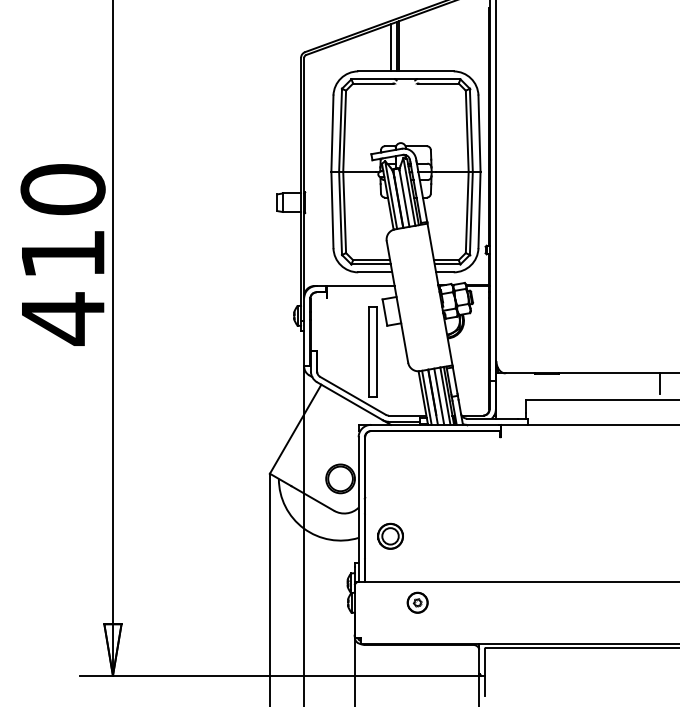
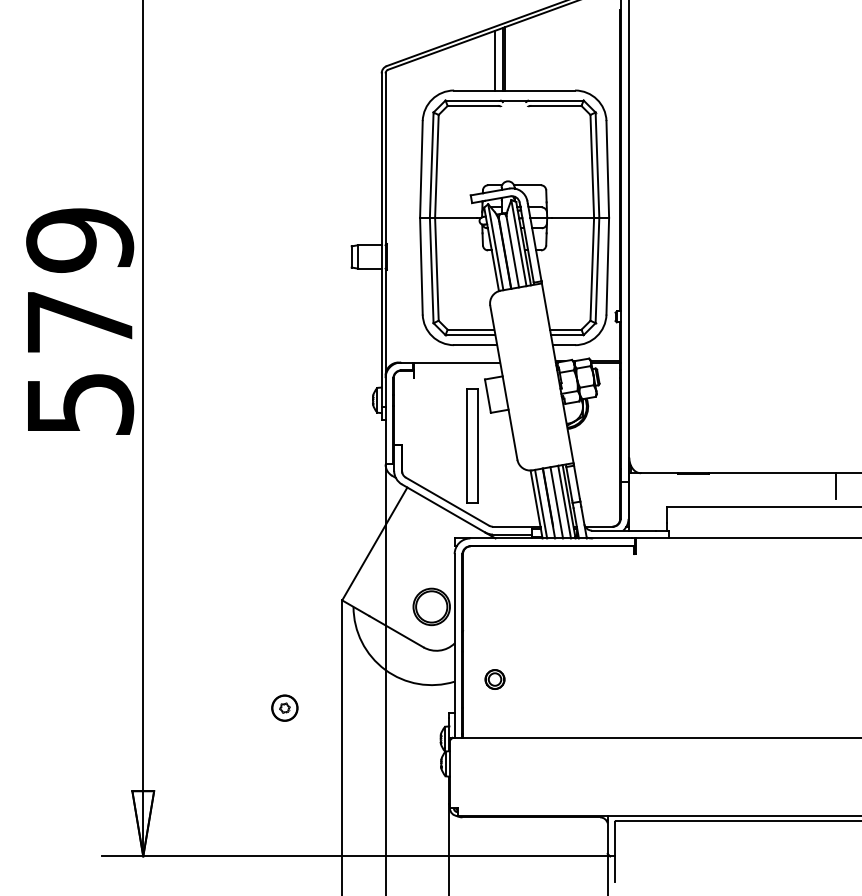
text: (62, 254) -> (79, 322), 410 -> 579
part: (390, 535) -> (494, 678), size x0.6
part: (417, 602) -> (284, 707), moved

